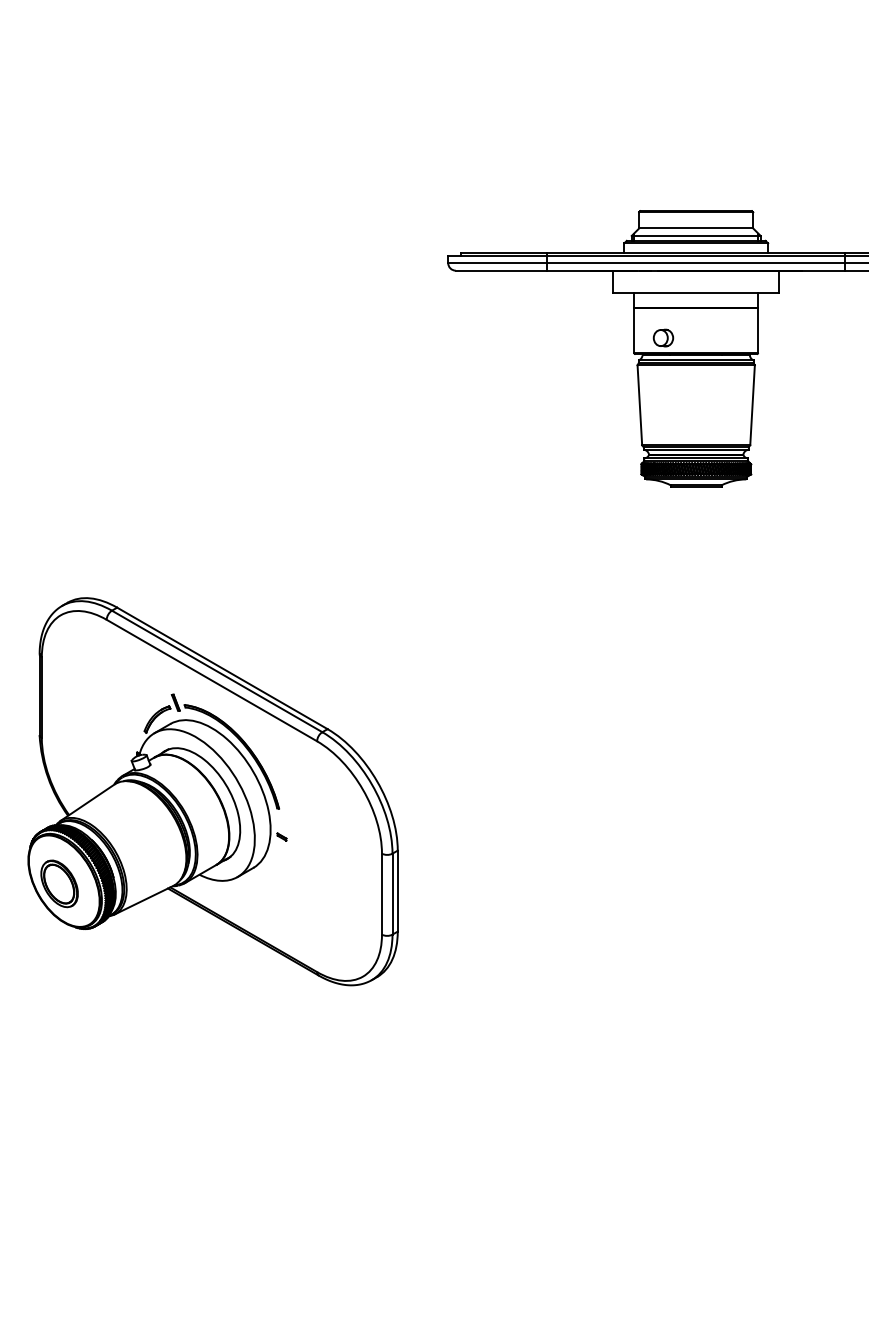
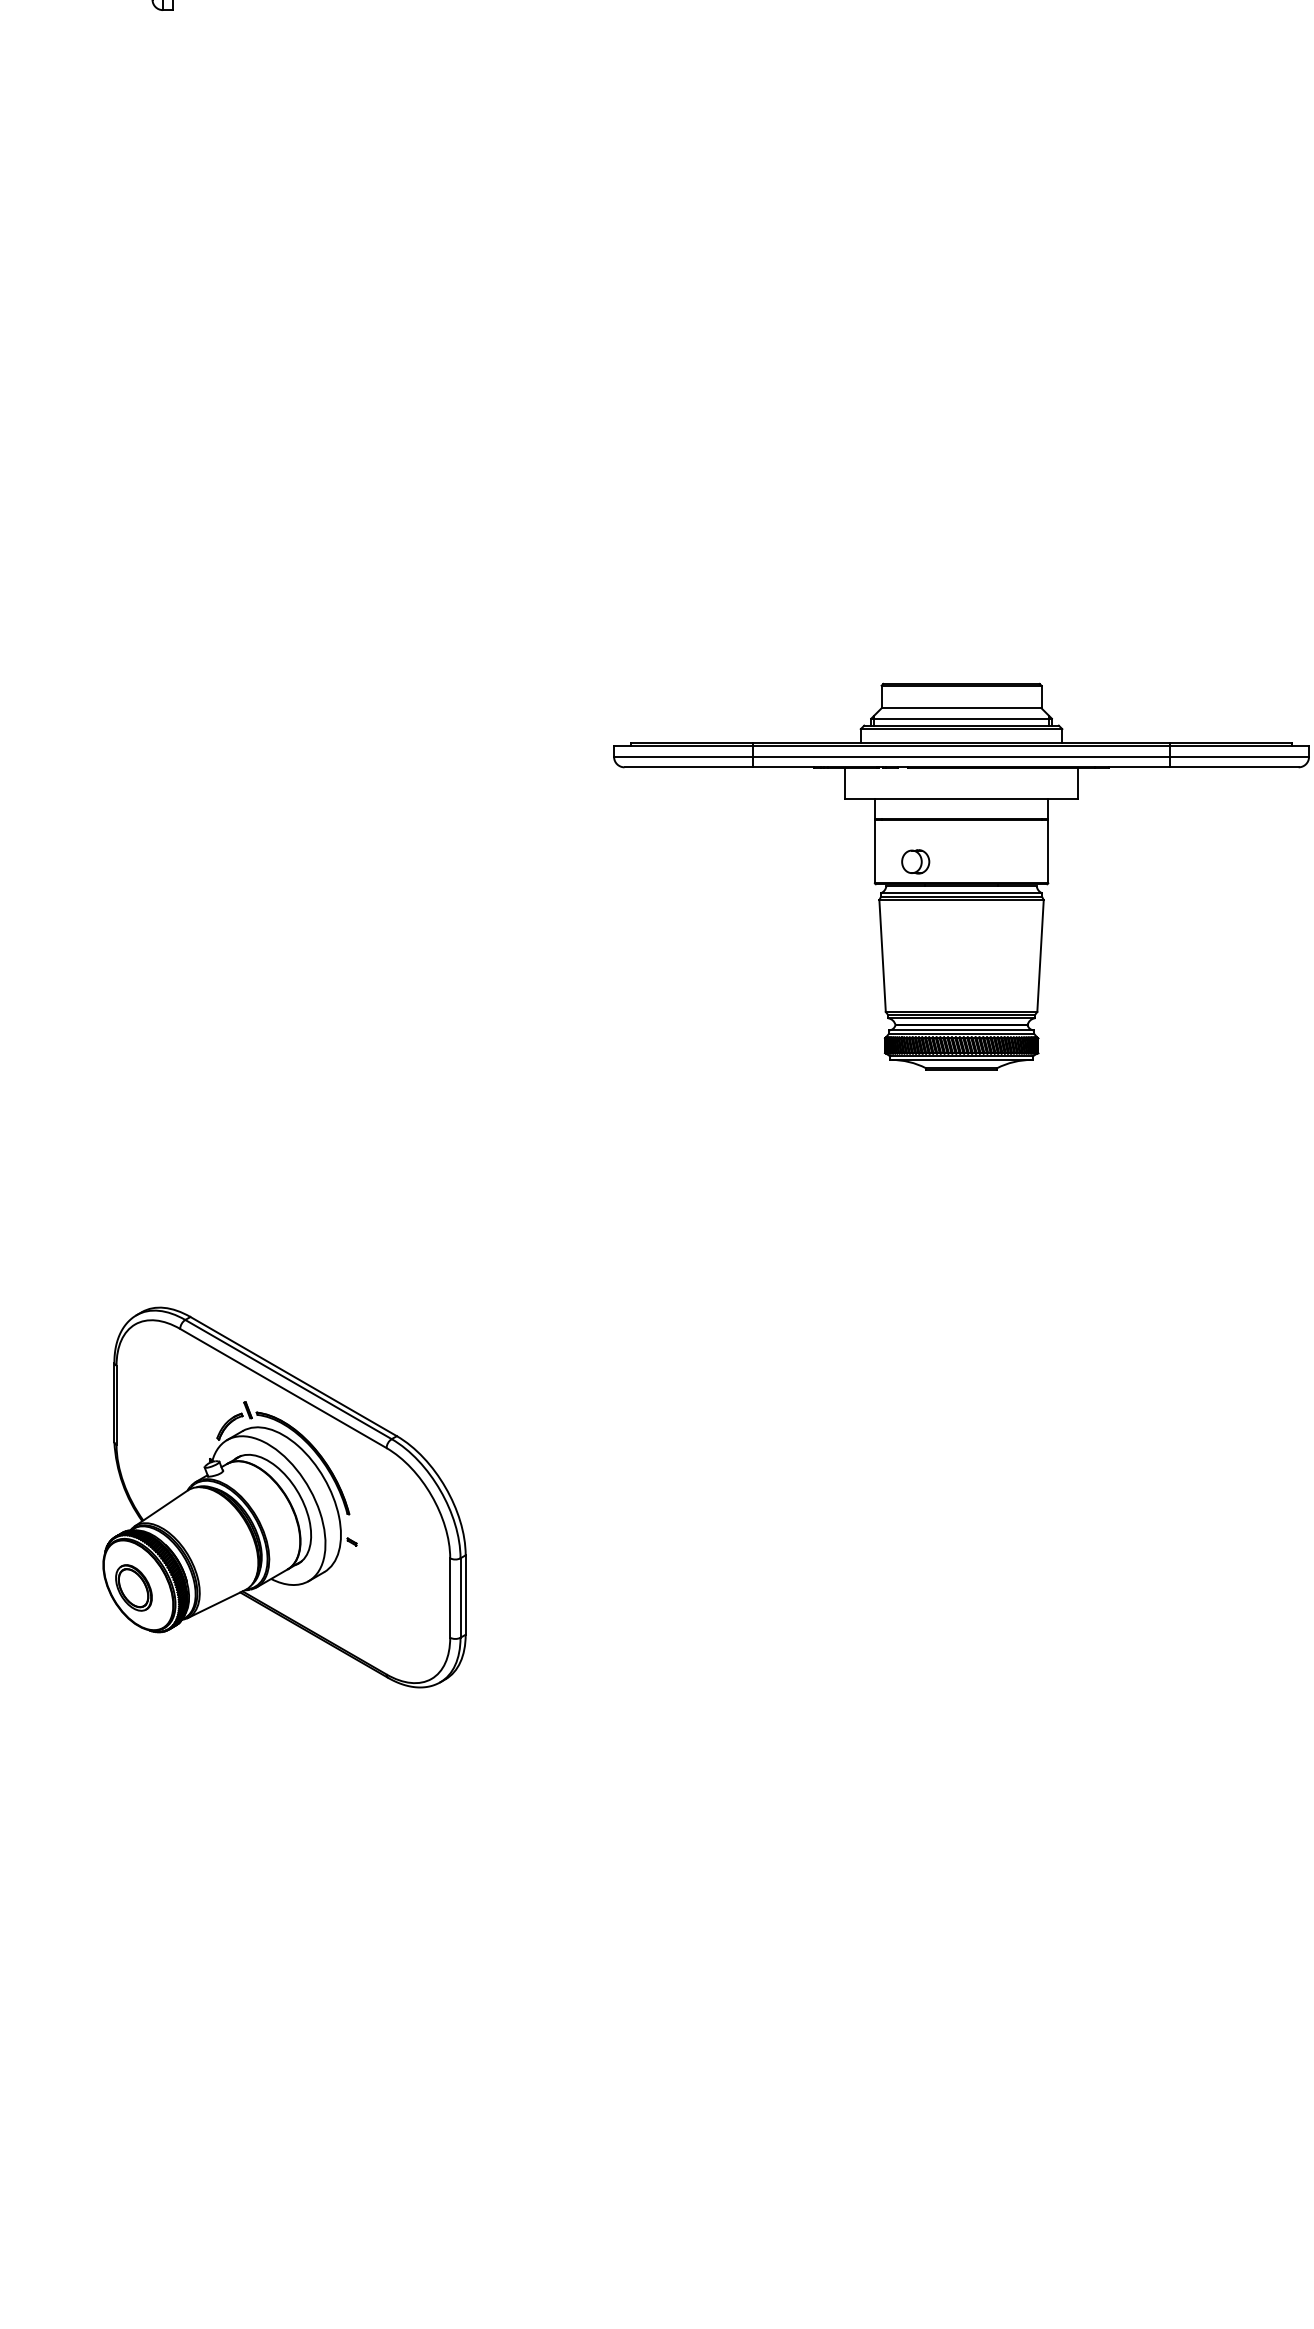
part: (213, 791) -> (284, 1497), size x0.7

